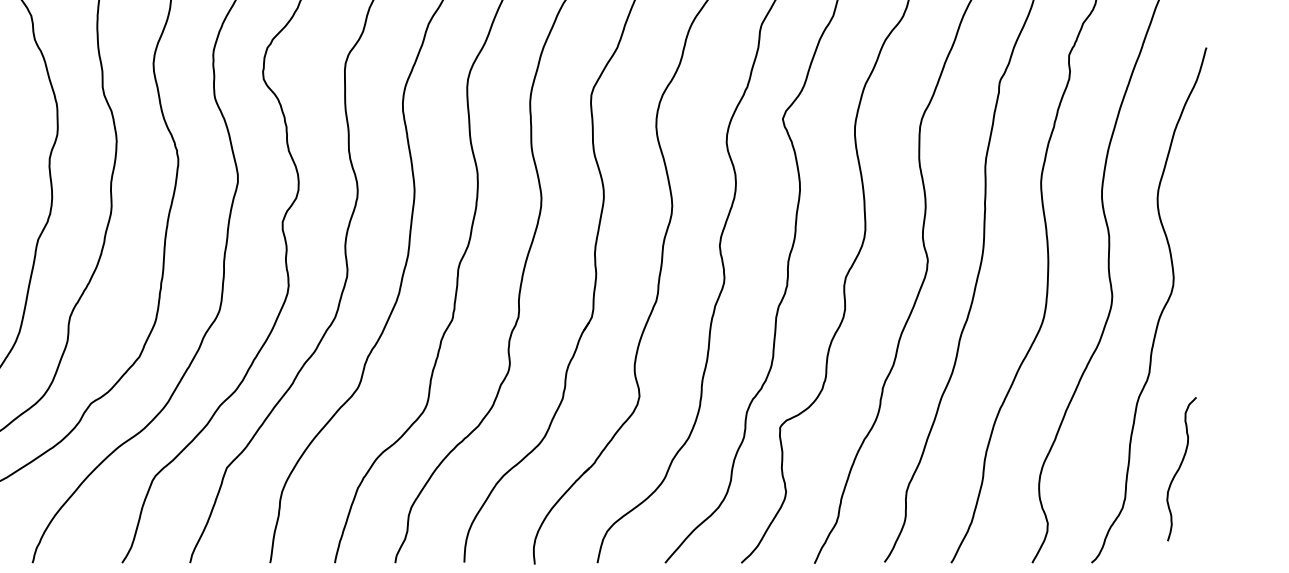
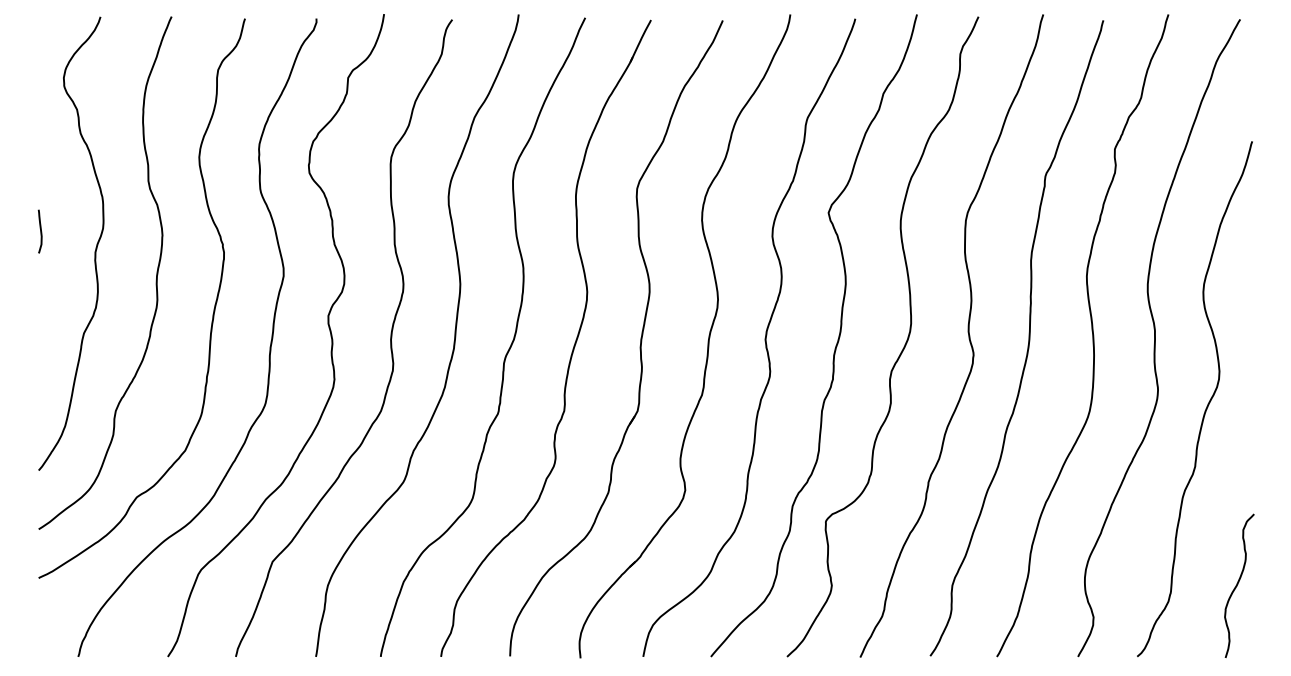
curve: (1180, 467) -> (1238, 584), moved

